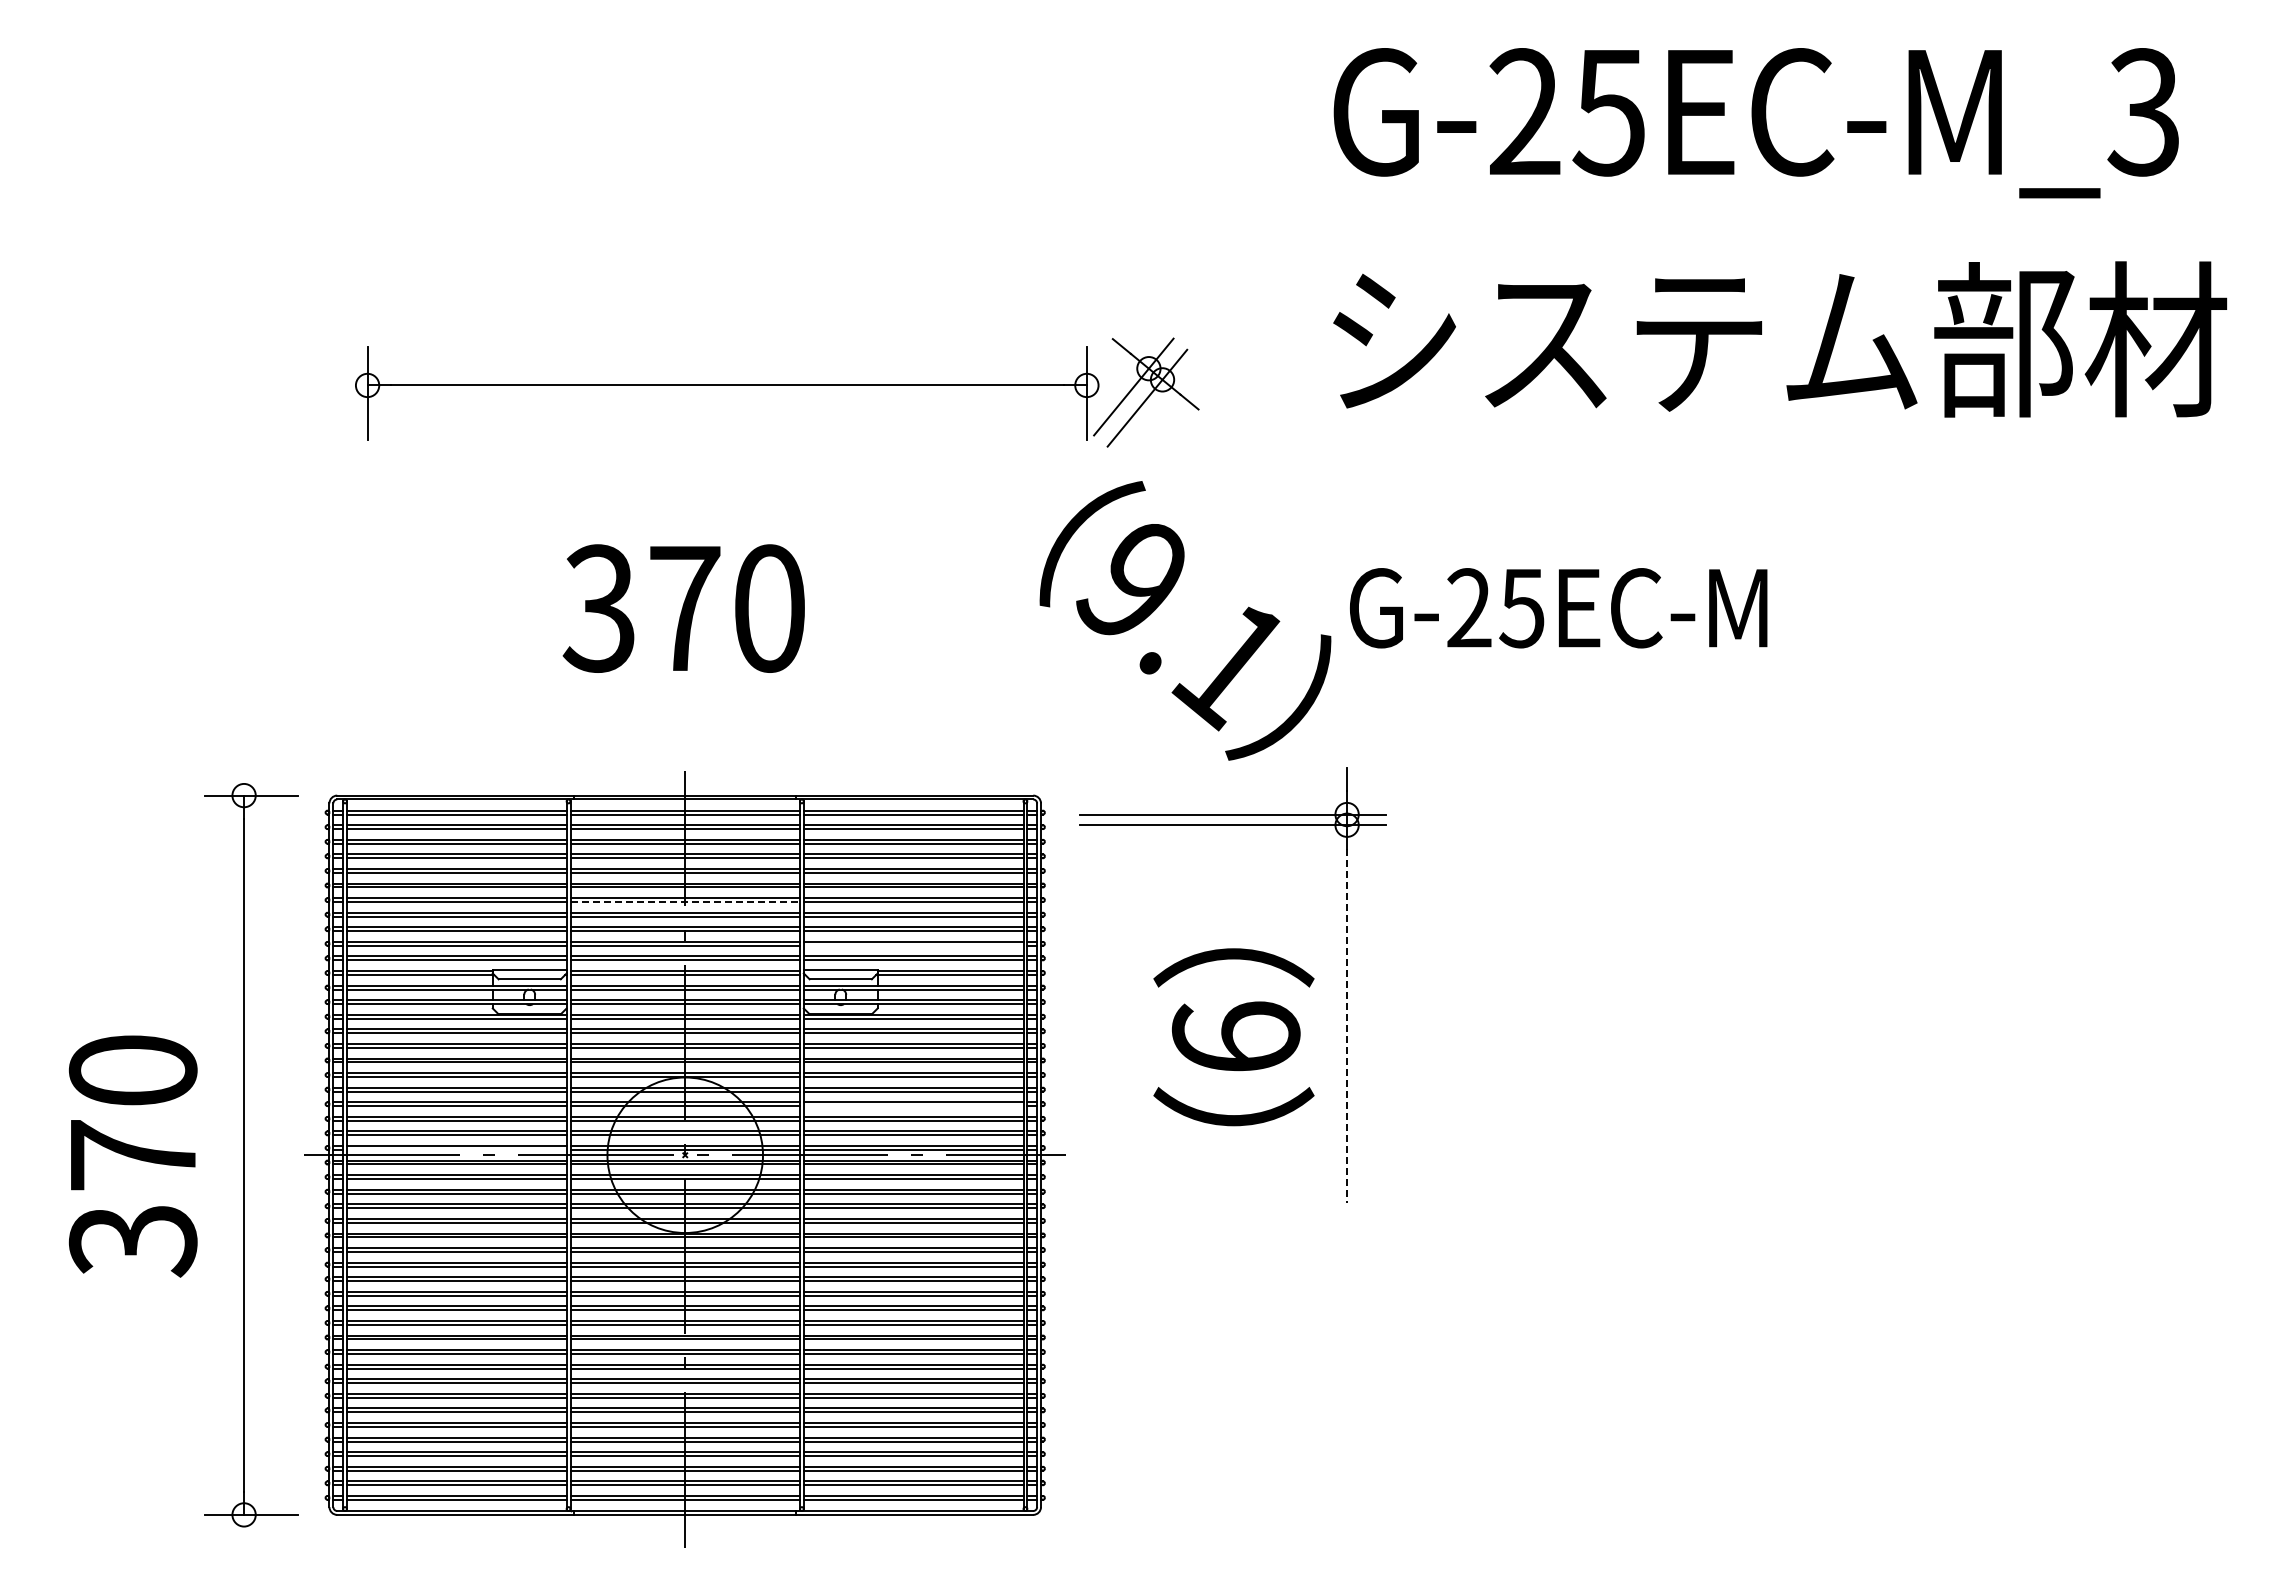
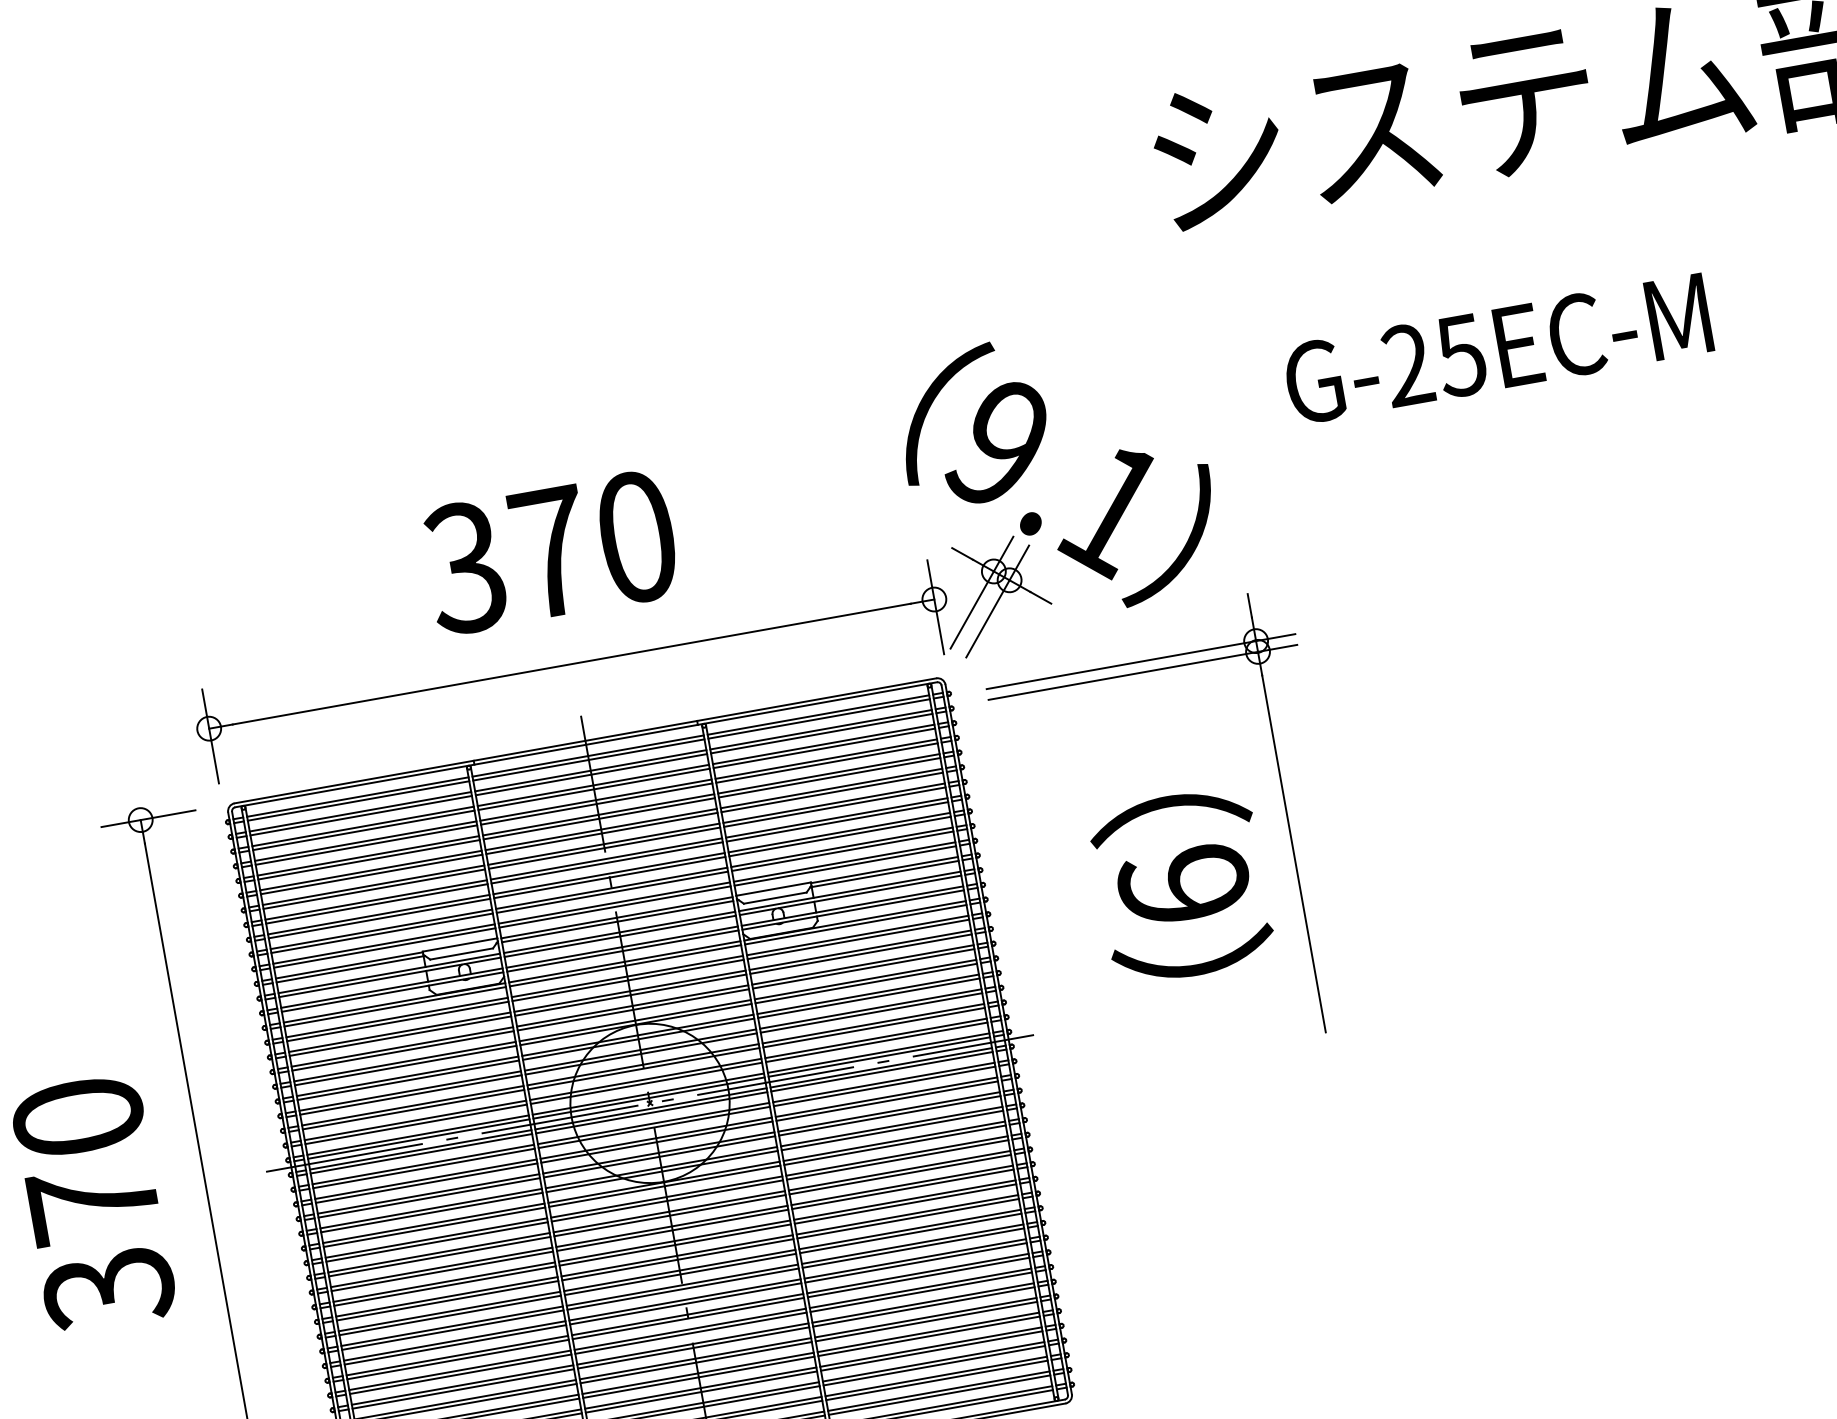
part: (777, 385) -> (622, 655), moved
text: (1558, 608) -> (1497, 349), moved
line: (685, 902) -> (604, 848), dashed -> solid
line: (913, 945) -> (842, 850), added
line: (1347, 1026) -> (1294, 854), dashed -> solid
line: (913, 1106) -> (871, 1013), added
line: (456, 1149) -> (418, 1138), added

